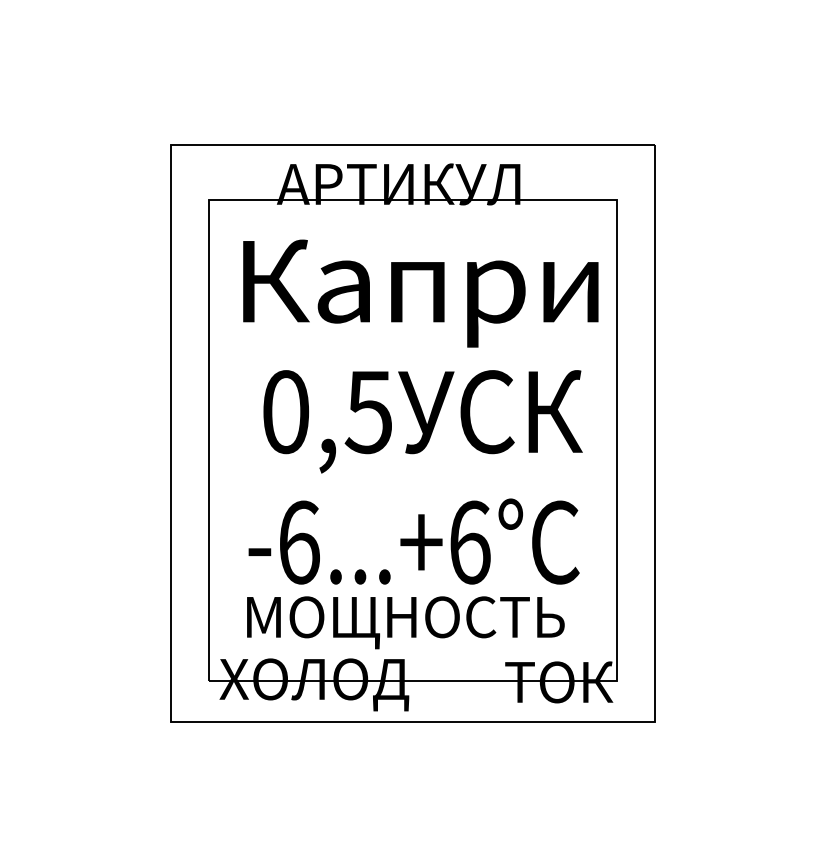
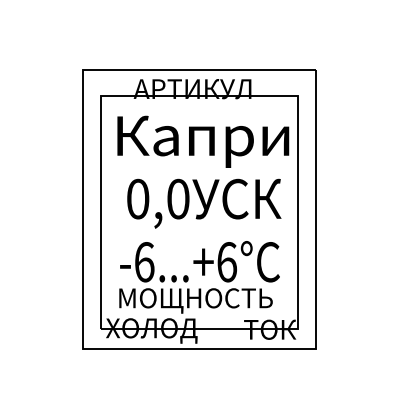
text: (367, 410) -> (177, 198), 0,5 -> 0,0

